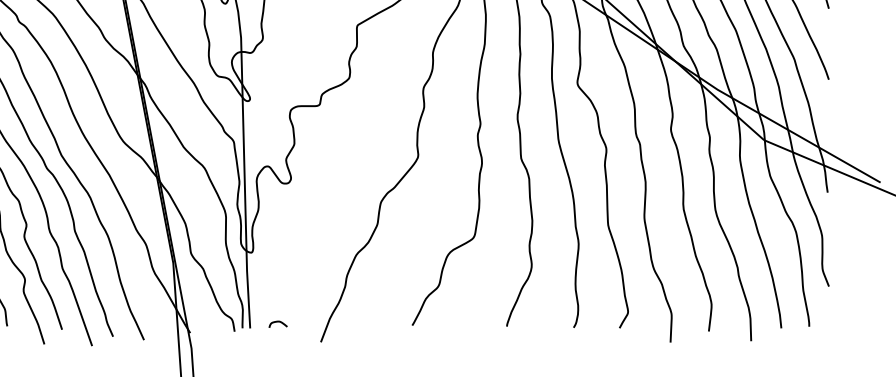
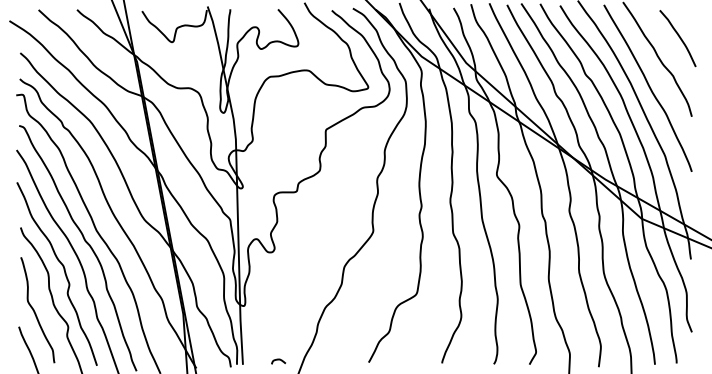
curve: (277, 322) -> (278, 360), moved

